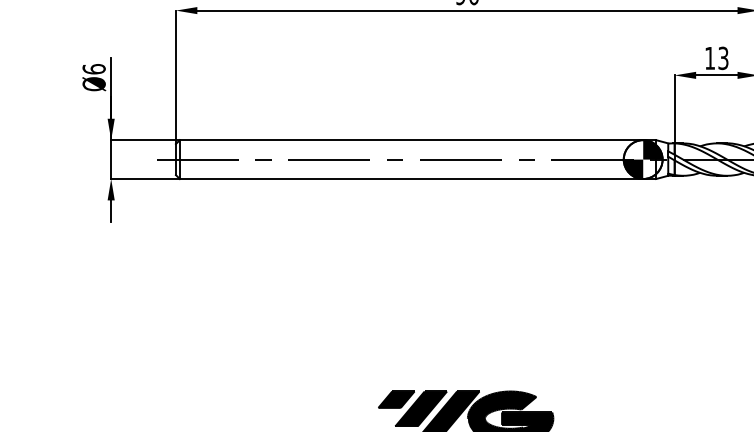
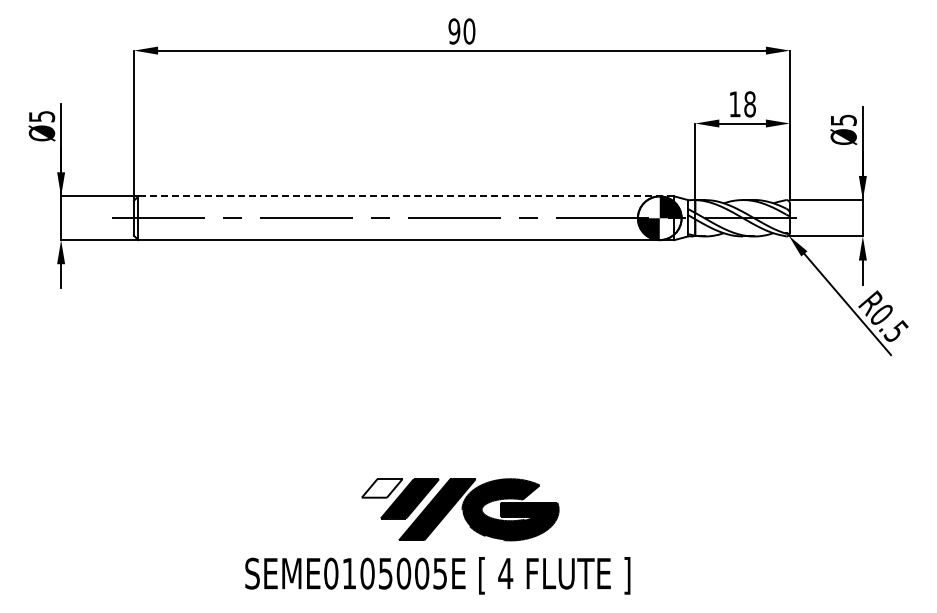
text: (722, 58) -> (749, 104), 13 -> 18
text: (93, 69) -> (41, 116), Ø6 -> Ø5
line: (418, 140) -> (406, 196), solid -> dashed
fill: (395, 399) -> (381, 488), removed

